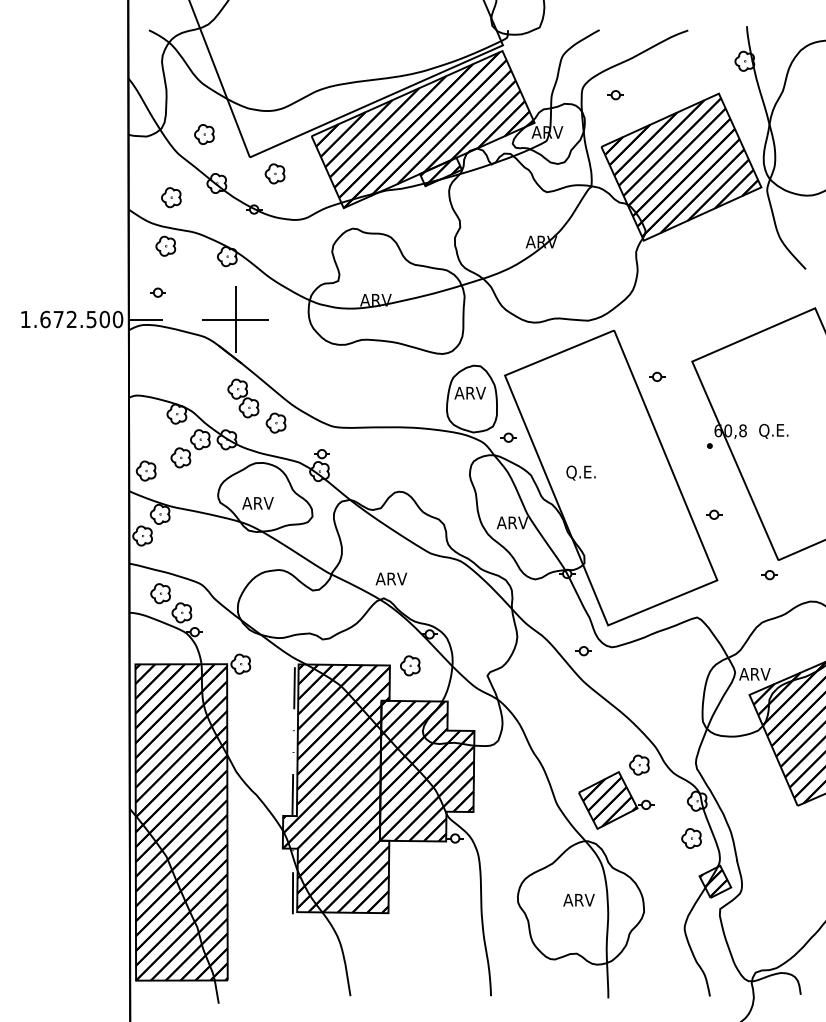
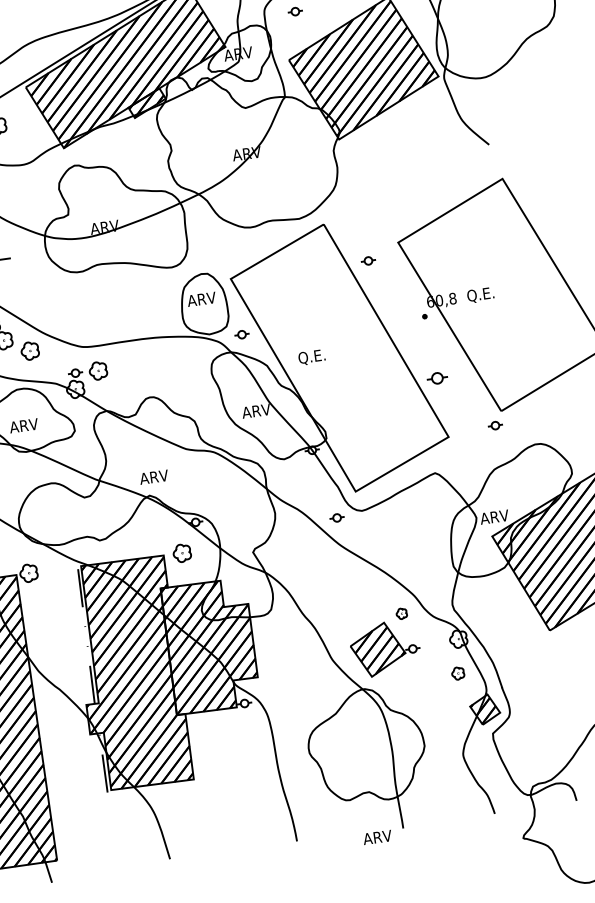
part: (346, 454) -> (97, 370), added
part: (714, 514) -> (437, 377), size x1.4
part: (639, 764) -> (401, 613), size x0.6
part: (691, 838) -> (458, 673), size x0.7
text: (578, 900) -> (377, 837), moved

